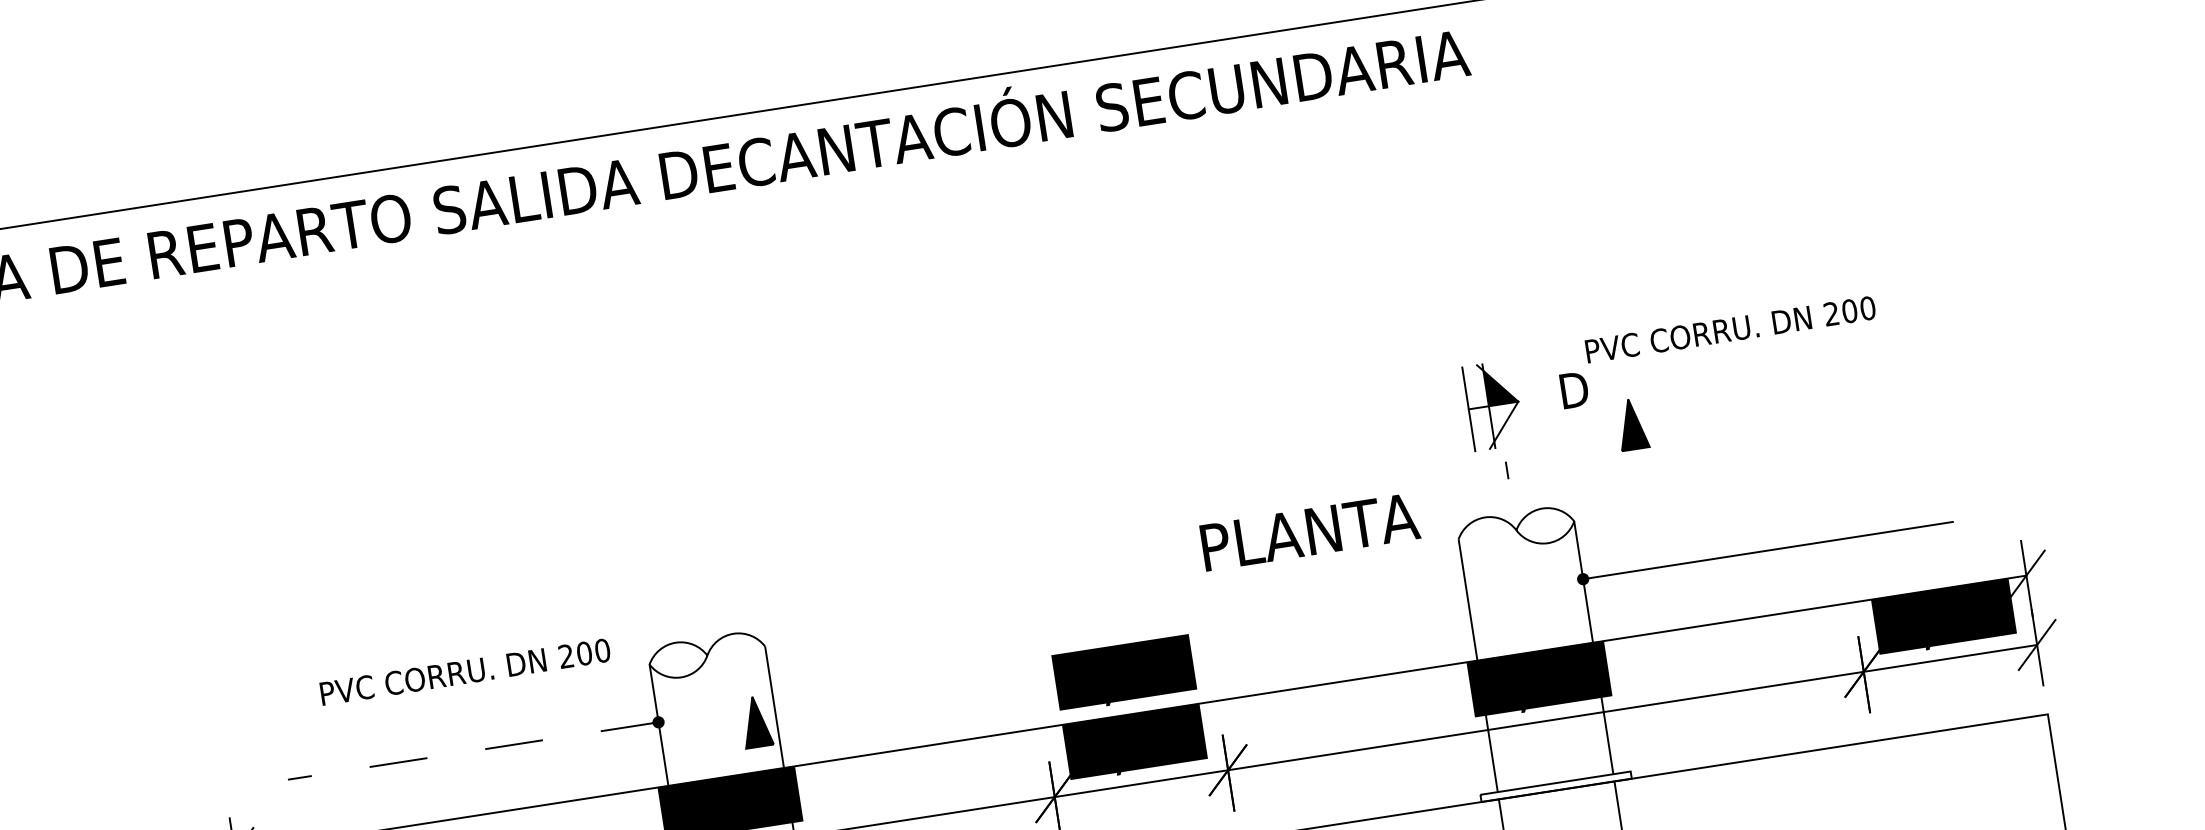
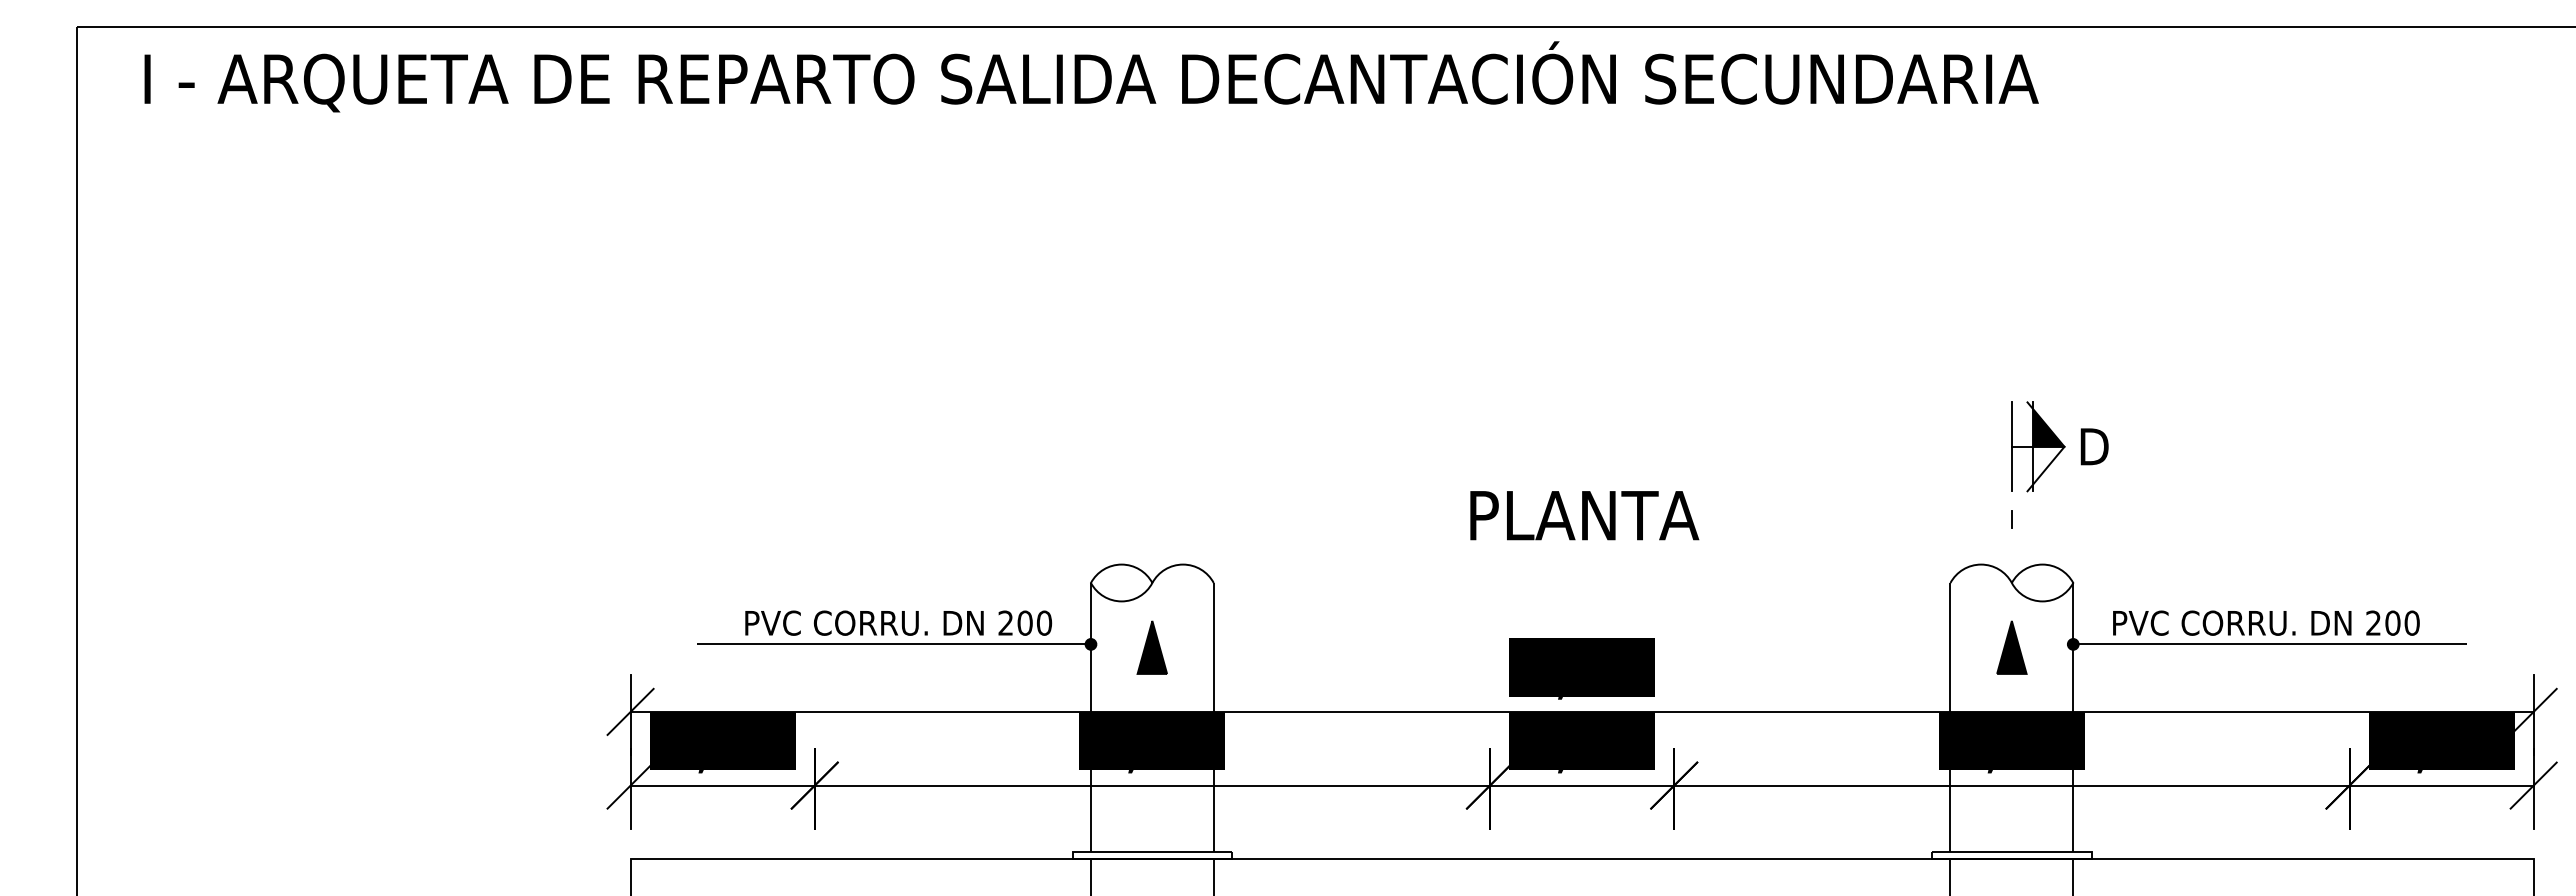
text: (1730, 328) -> (2266, 622), moved
part: (1493, 405) -> (2038, 446), moved
part: (1631, 424) -> (2011, 647), moved
text: (1310, 531) -> (1584, 515), moved
text: (465, 671) -> (898, 622), moved
part: (755, 721) -> (1151, 647), moved
line: (473, 751) -> (894, 644), dashed -> solid

